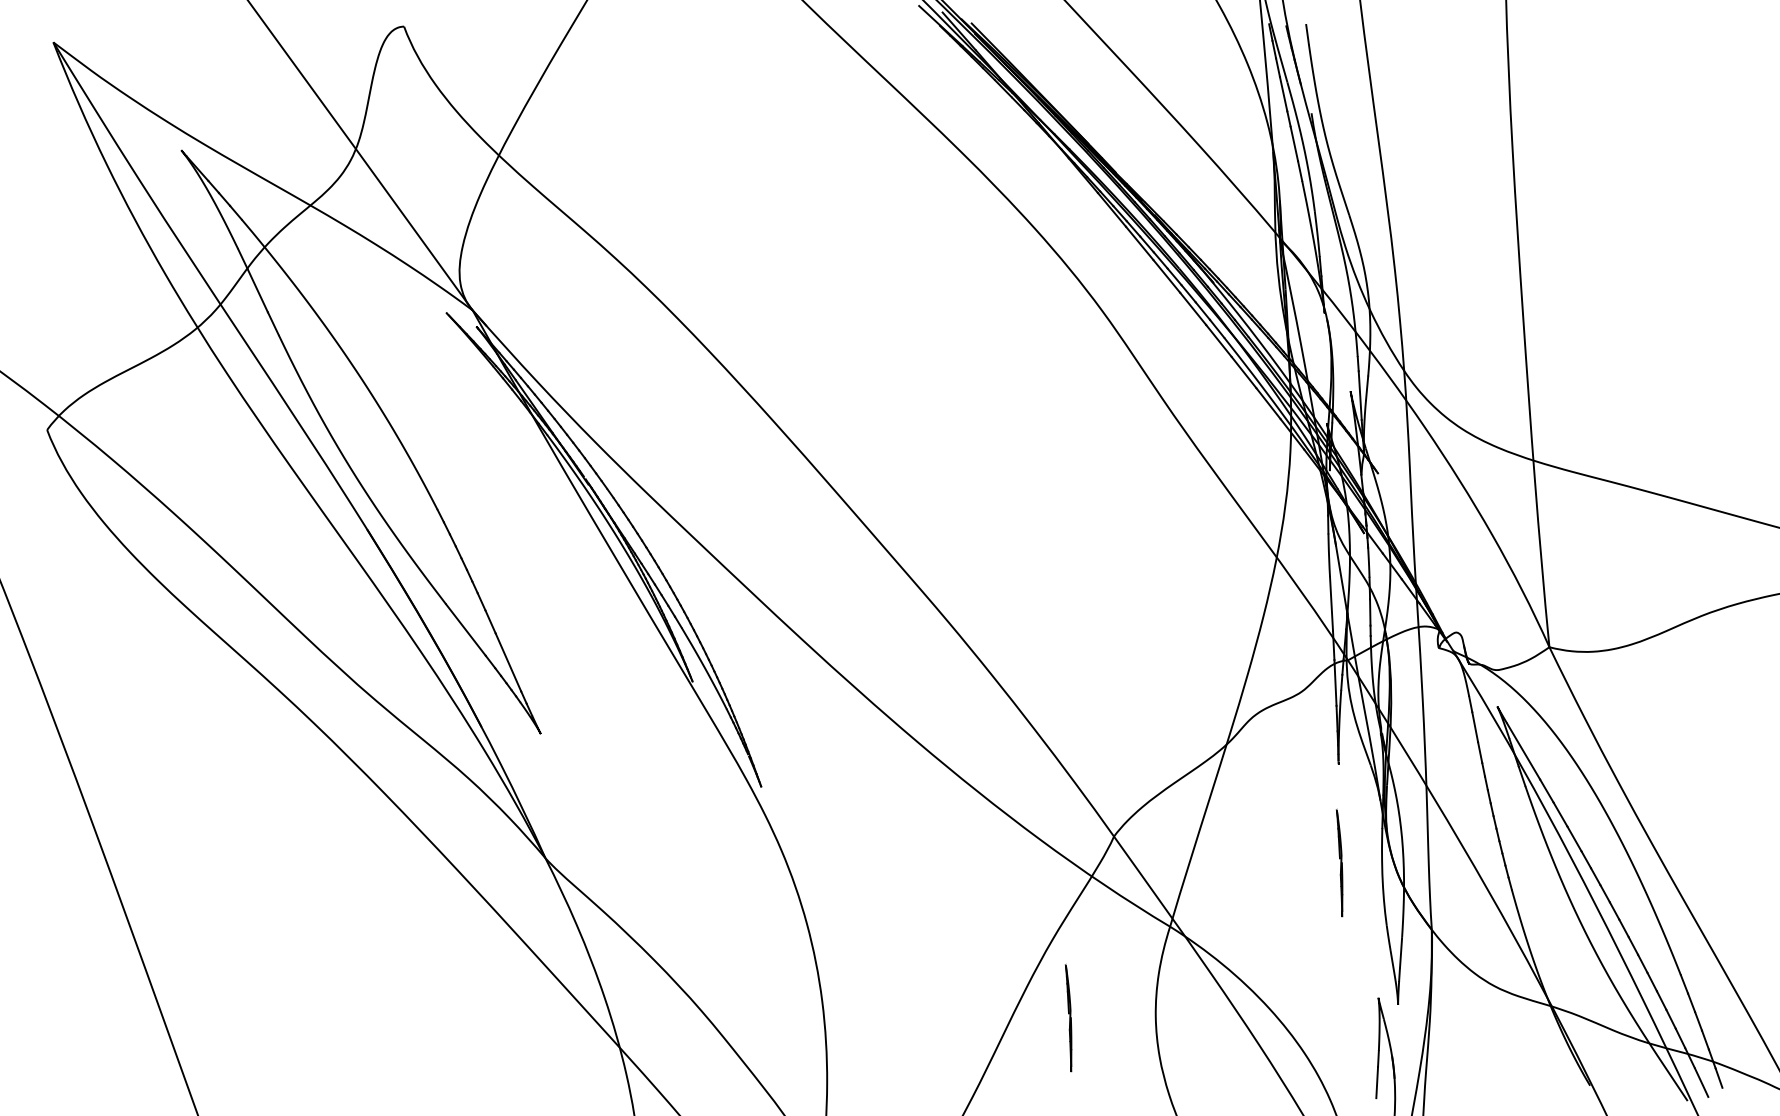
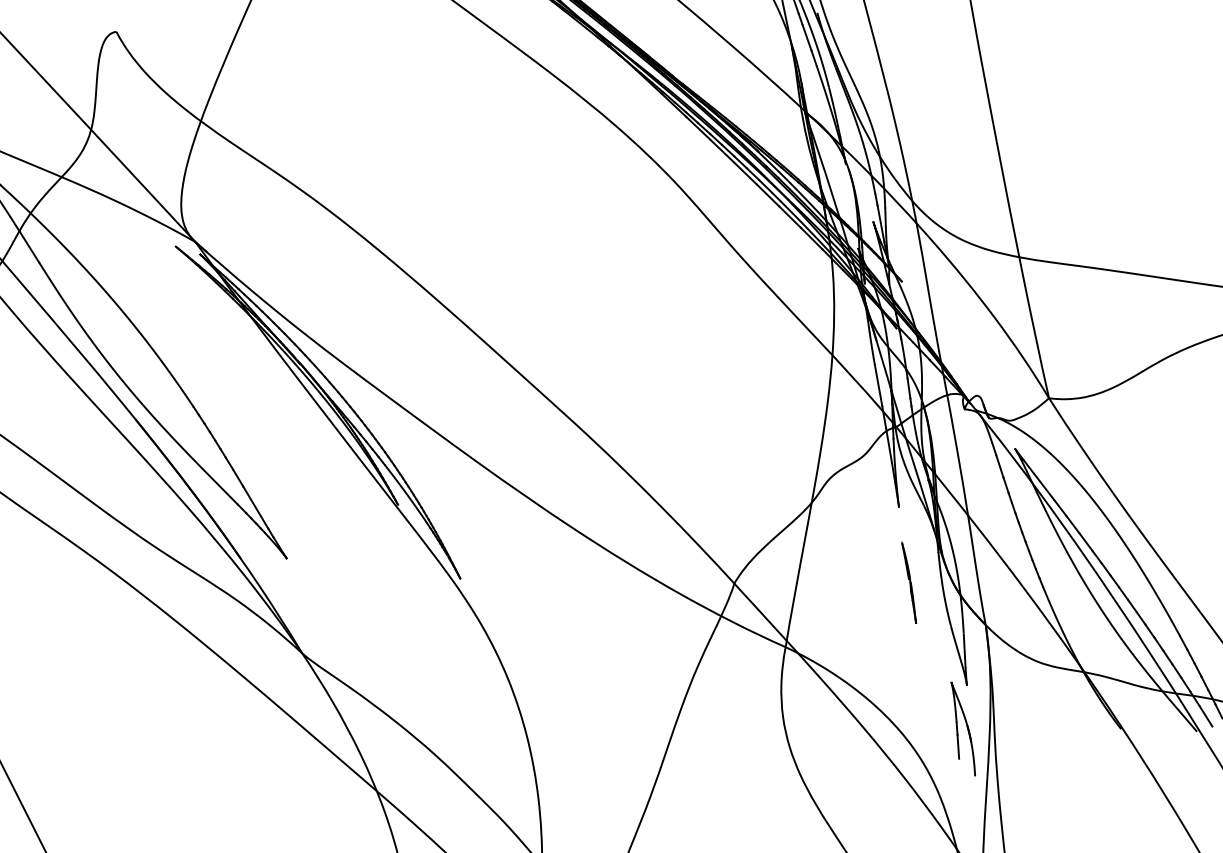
part: (1068, 1017) -> (716, 726), removed

